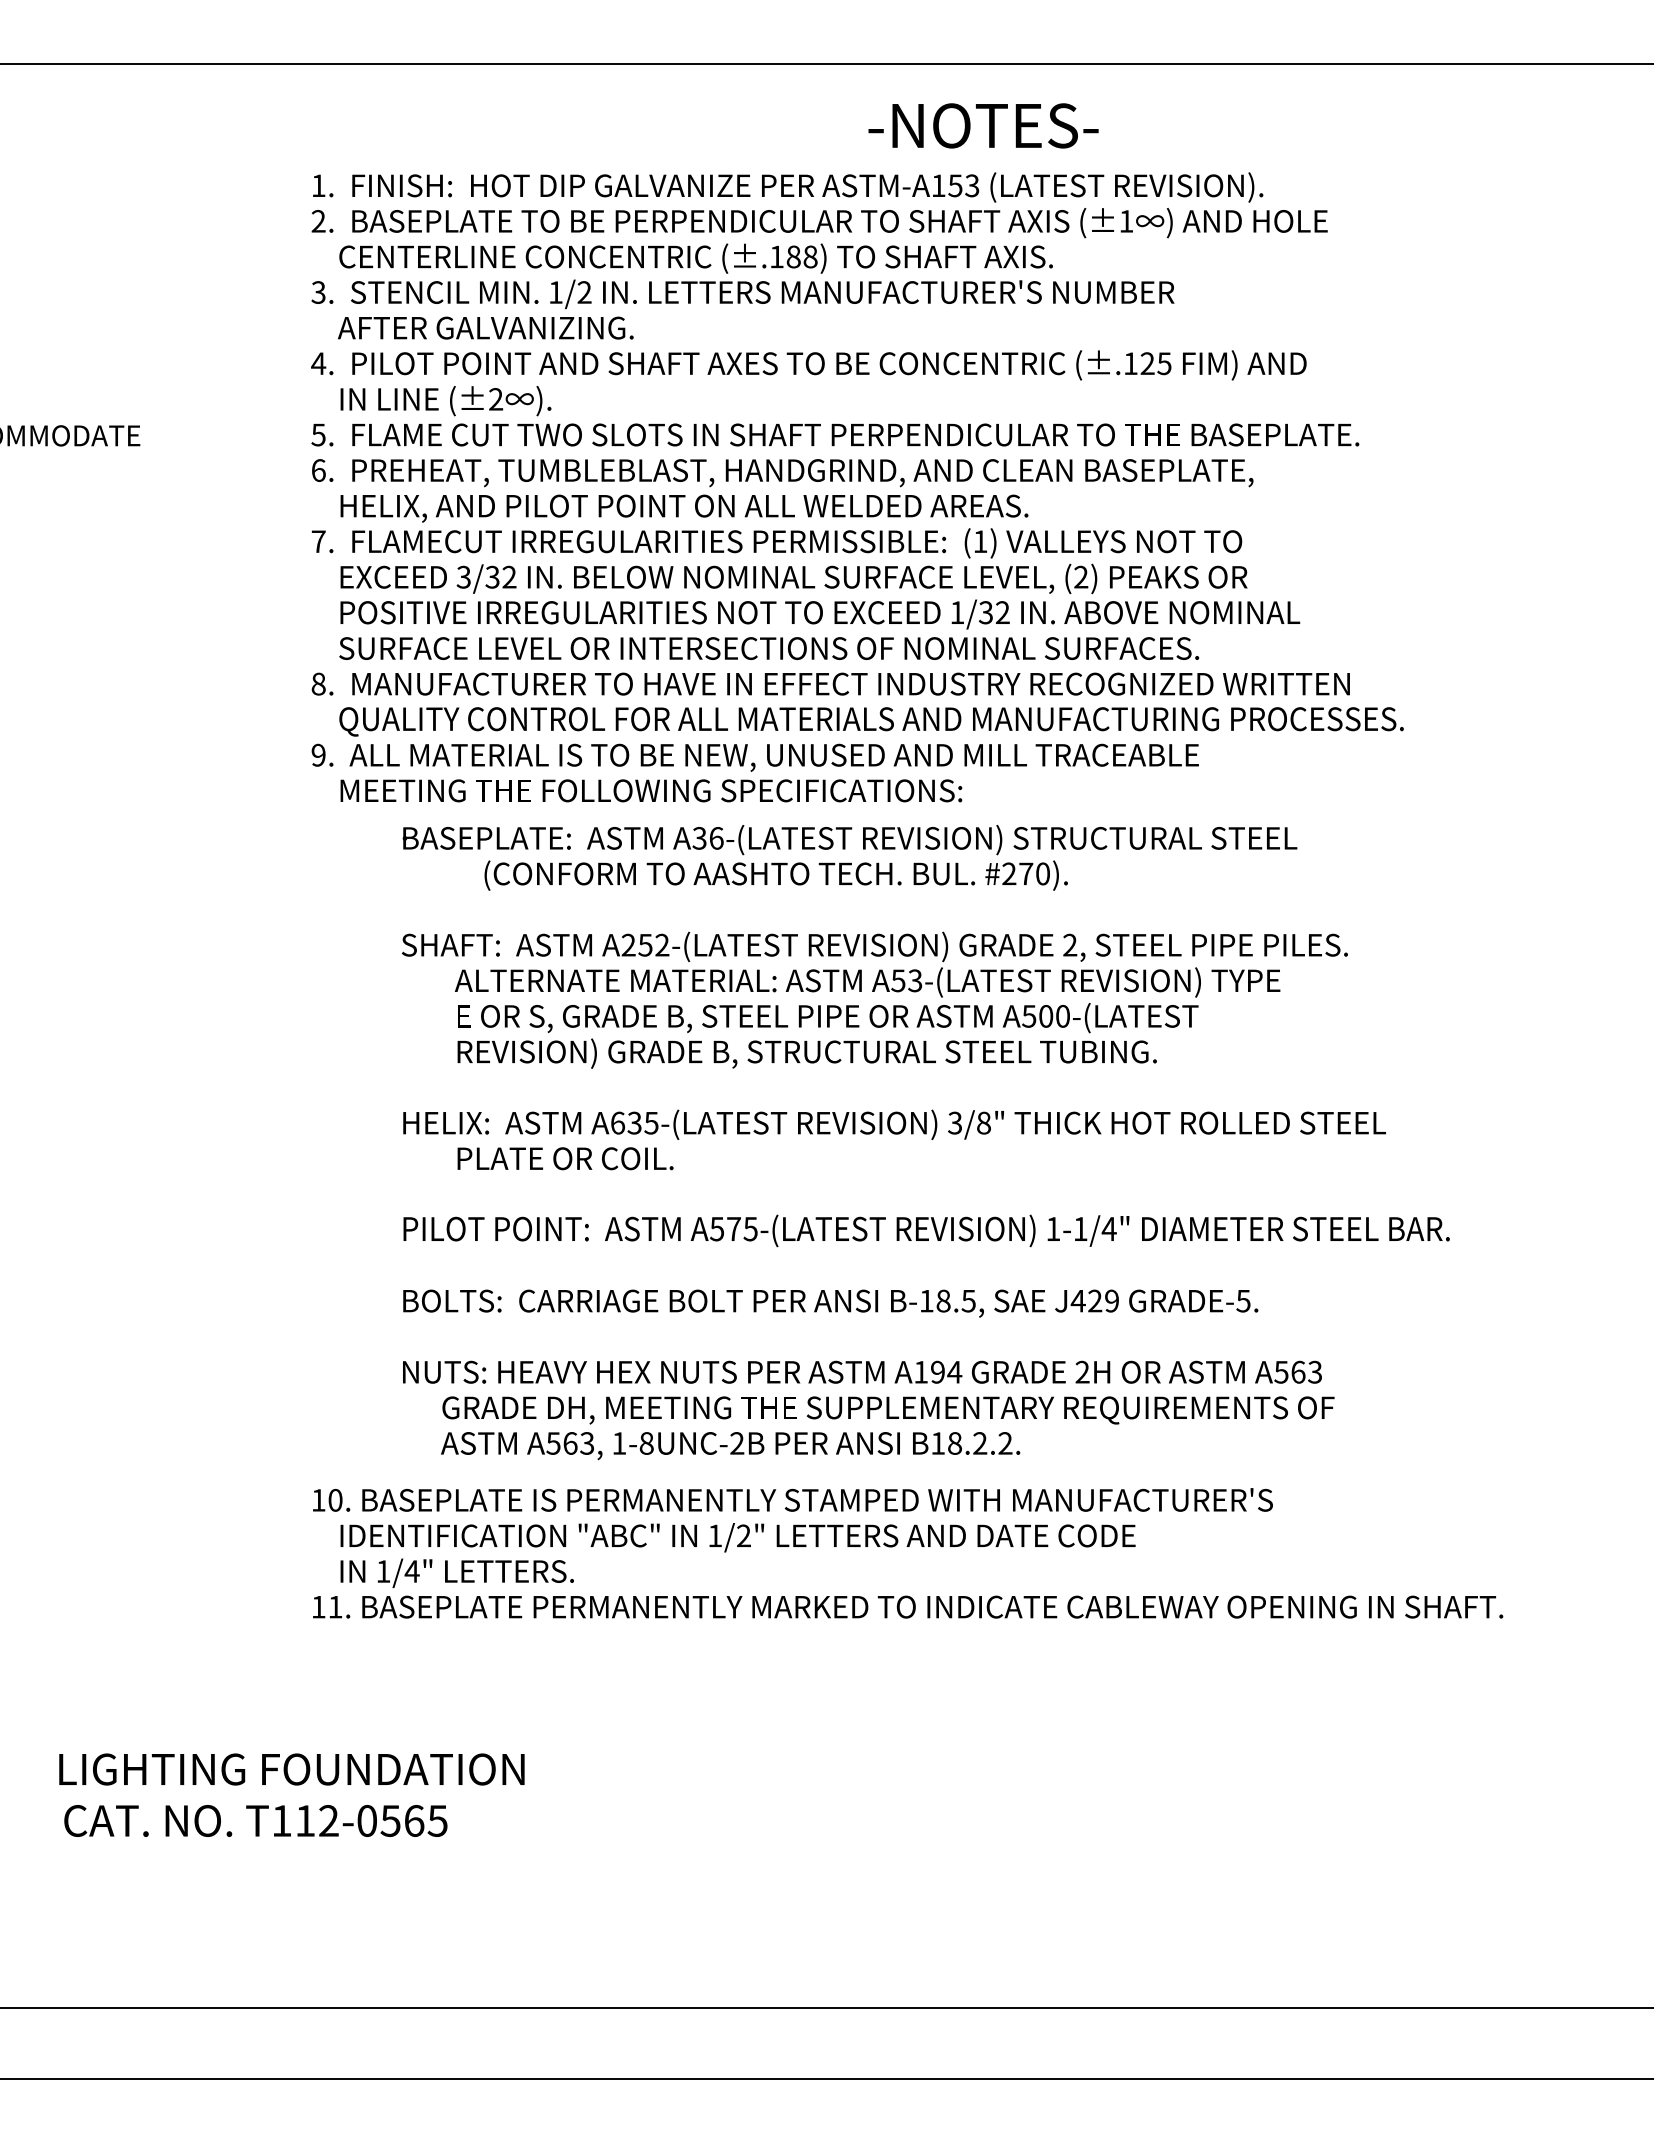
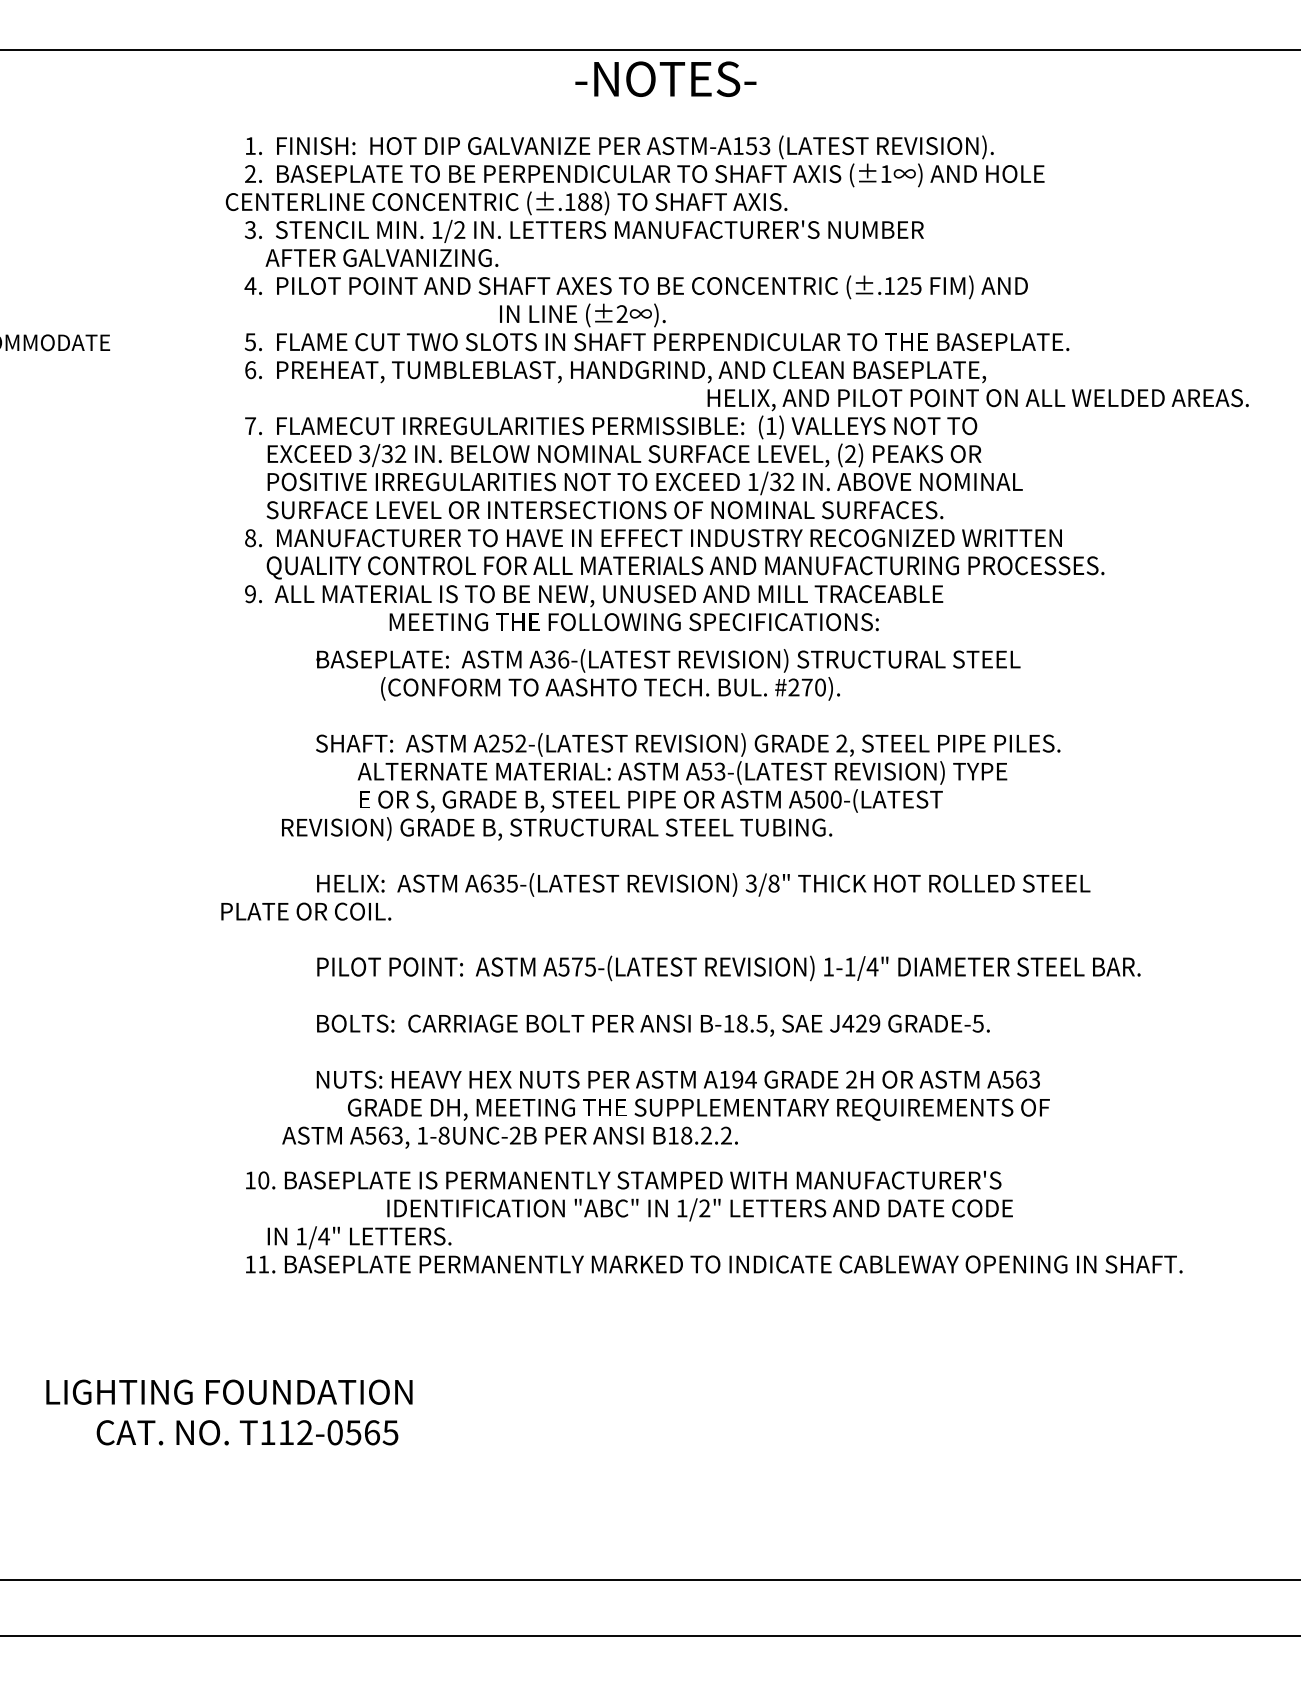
text: (983, 125) -> (665, 78), moved
text: (695, 258) -> (506, 203), moved
text: (445, 401) -> (582, 315), moved
text: (684, 508) -> (978, 399), moved
text: (651, 790) -> (634, 621), moved
text: (806, 1053) -> (556, 828), moved
text: (565, 1158) -> (306, 911), moved
text: (730, 1446) -> (510, 1138), moved
text: (737, 1537) -> (699, 1209), moved
text: (255, 1820) -> (247, 1432), moved

